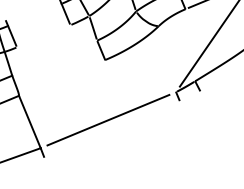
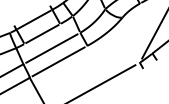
line: (34, 14) -> (34, 19), added
line: (43, 36) -> (42, 34), added
line: (54, 58) -> (51, 48), added
line: (61, 77) -> (58, 61), added

